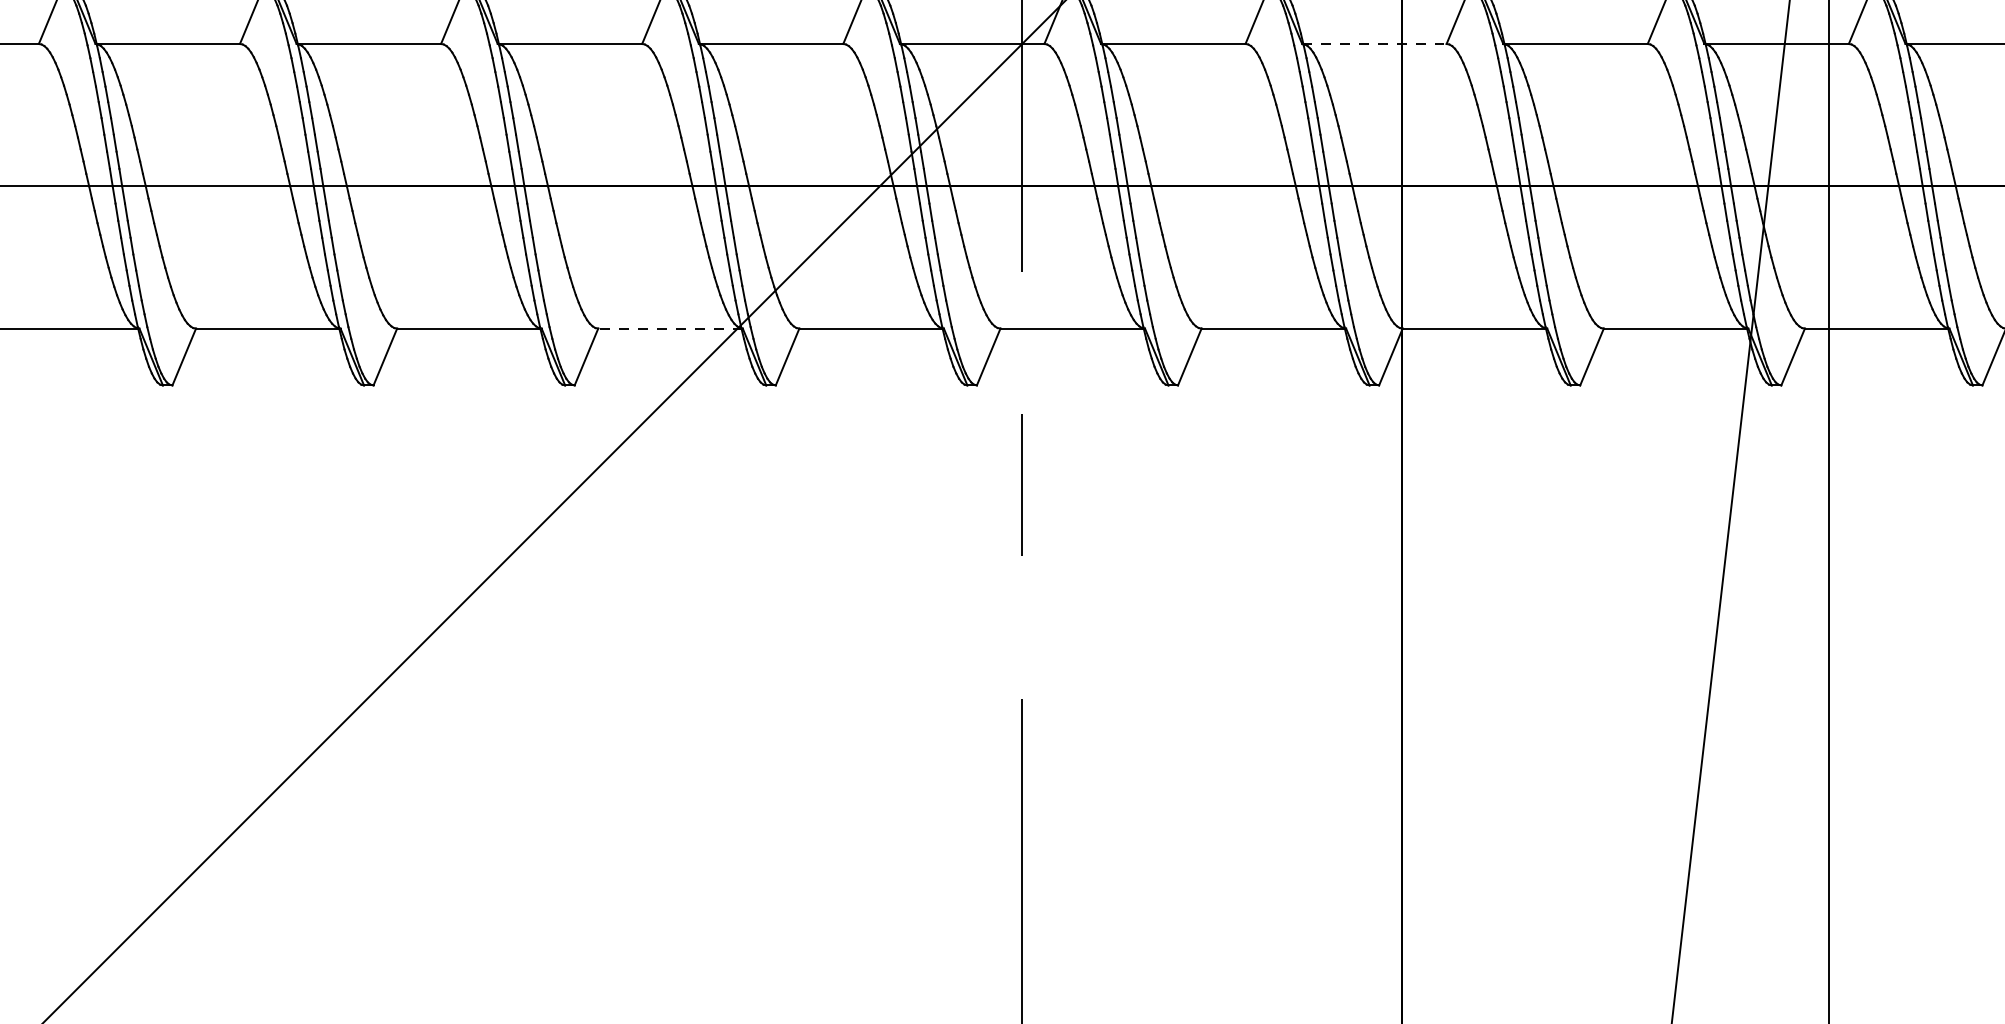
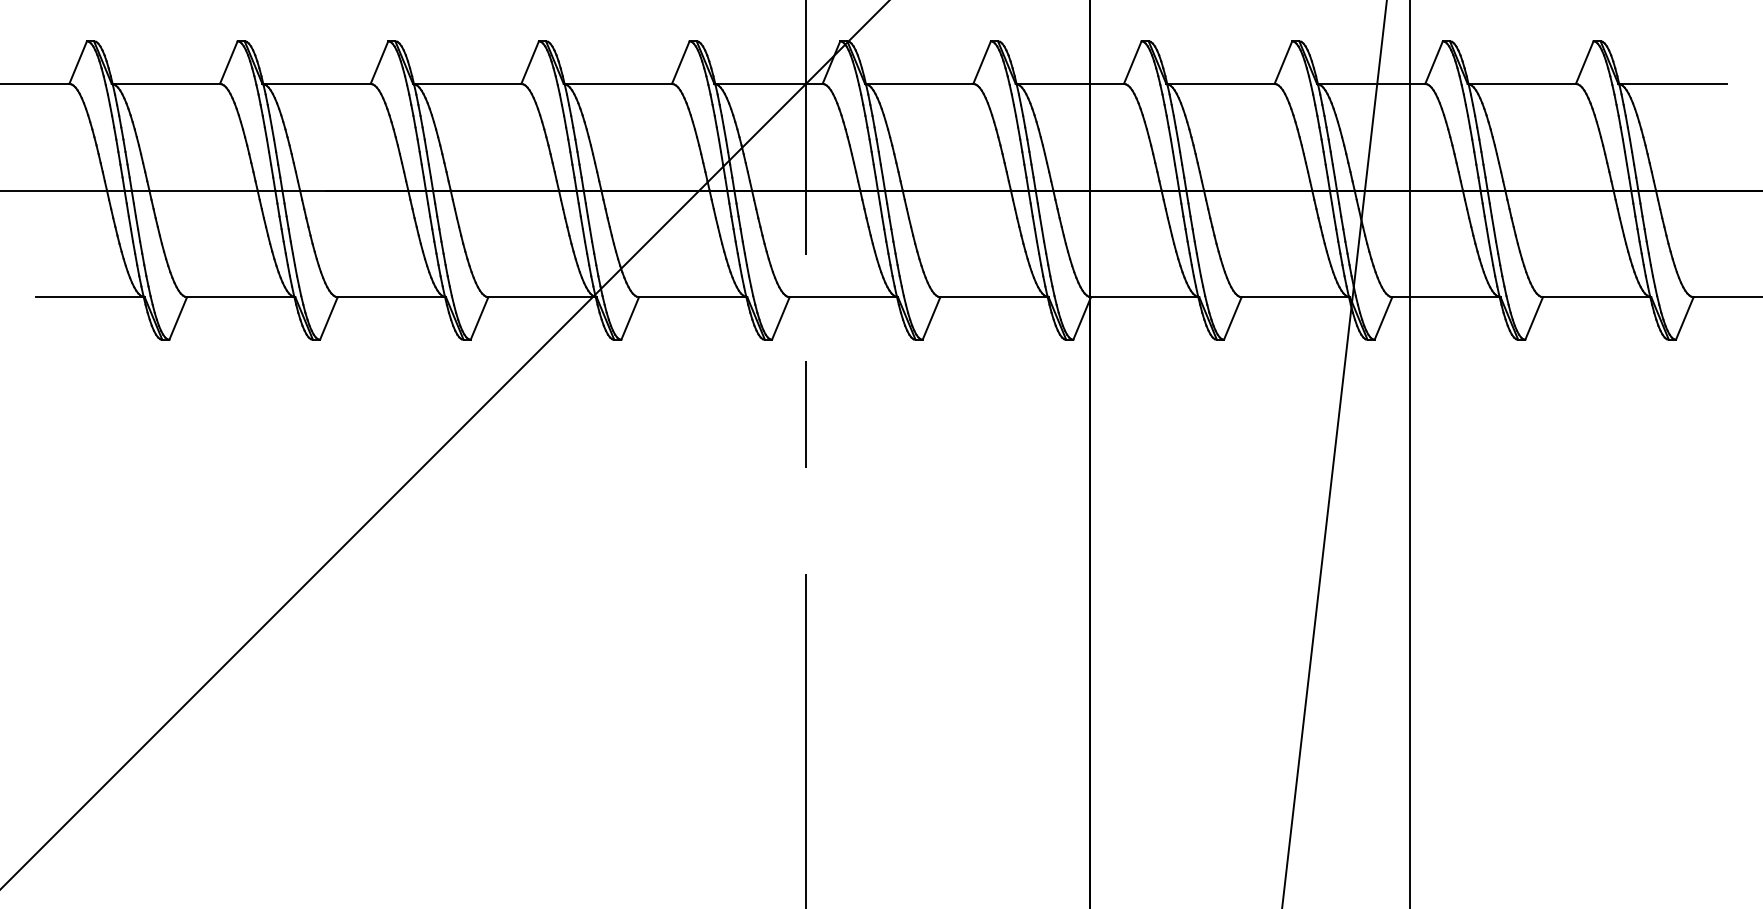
line: (1375, 43) -> (1070, 83), dashed -> solid
line: (670, 329) -> (542, 297), dashed -> solid

